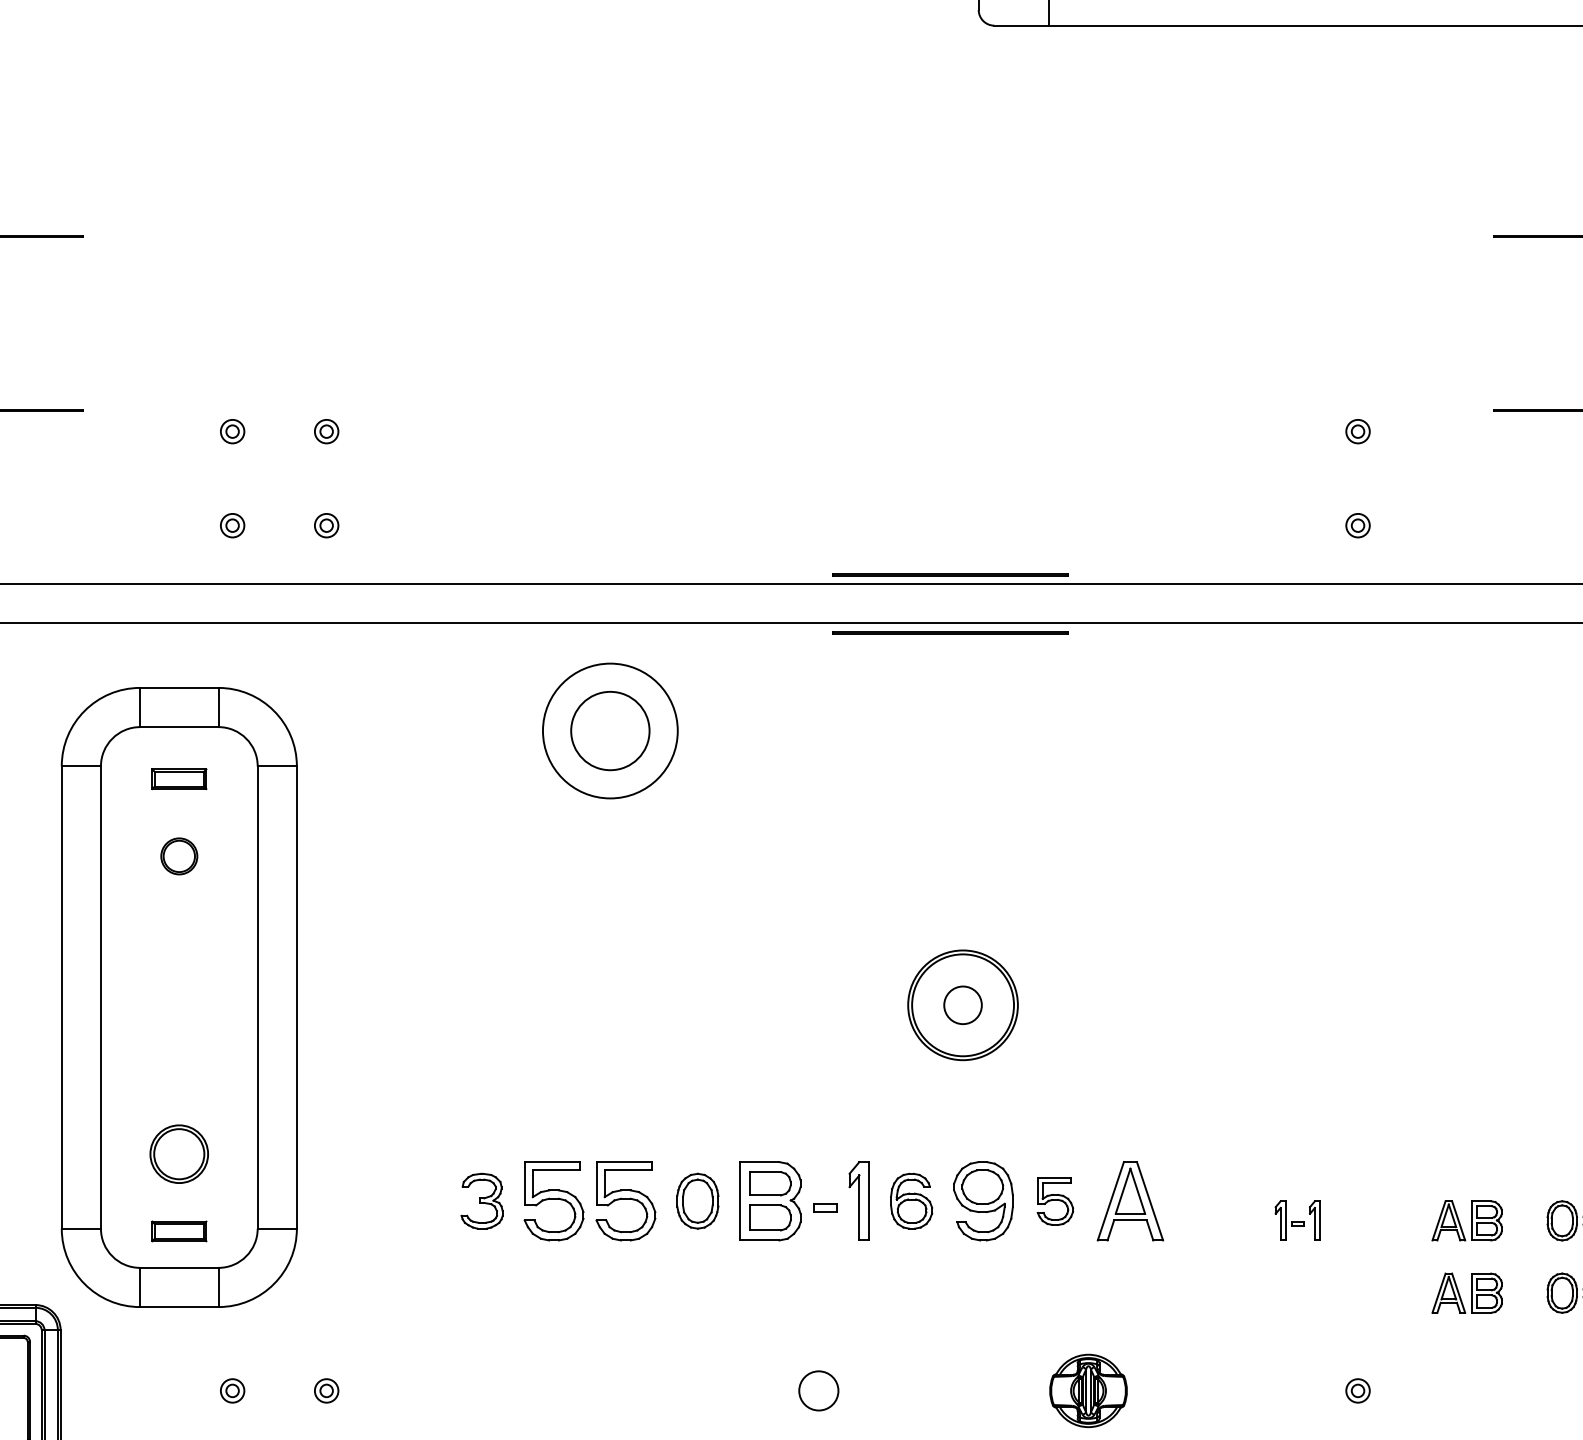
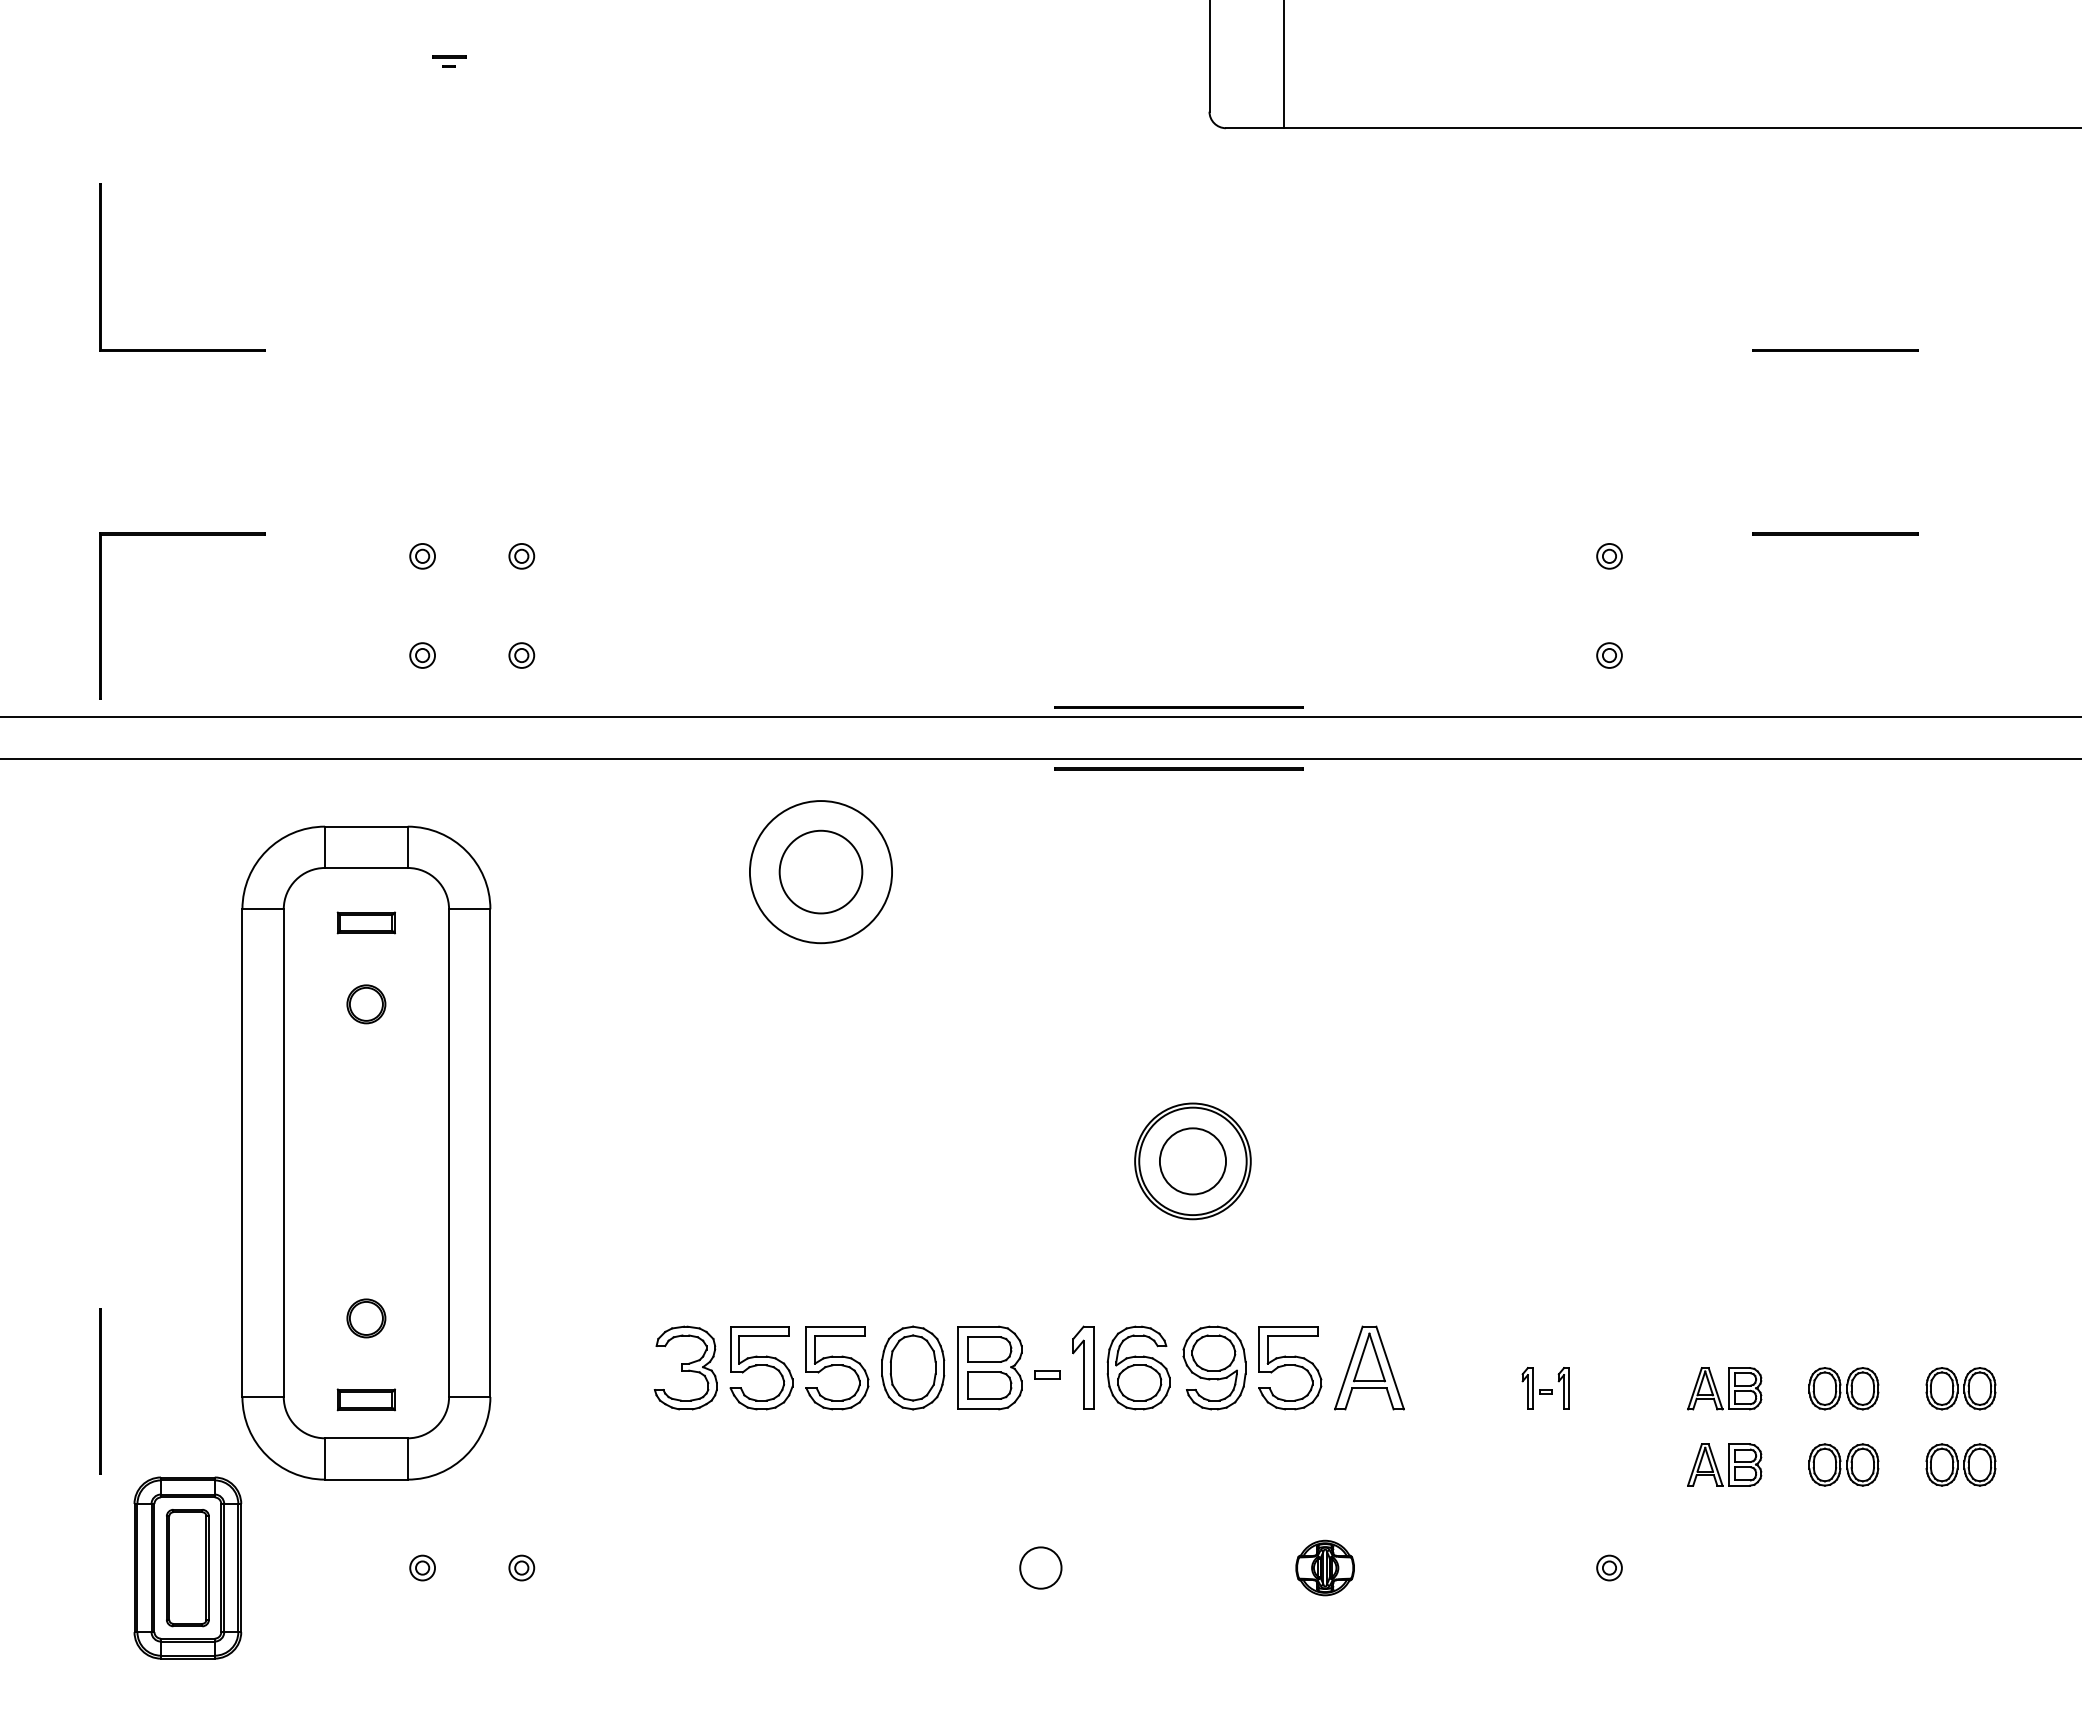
circle: (962, 1005) -> (1192, 1161), size x1.67
part: (179, 1154) -> (366, 1318), size x0.62
part: (481, 1200) -> (685, 1367), size x1.43
part: (698, 1200) -> (913, 1367), size x1.43
part: (911, 1200) -> (1138, 1367), size x1.43
part: (1055, 1201) -> (1290, 1368), size x1.67
part: (1087, 1390) -> (1324, 1567), size x0.71

